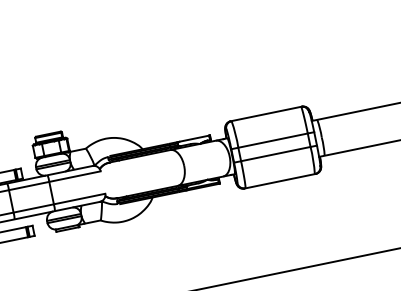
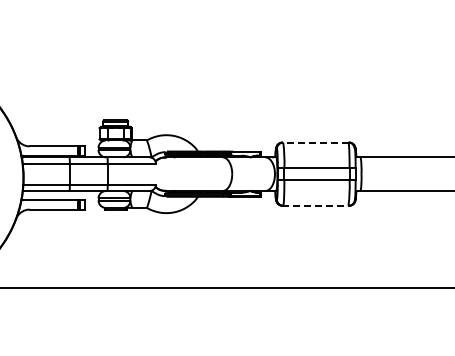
line: (265, 113) -> (315, 142), solid -> dashed
line: (280, 180) -> (316, 205), solid -> dashed

